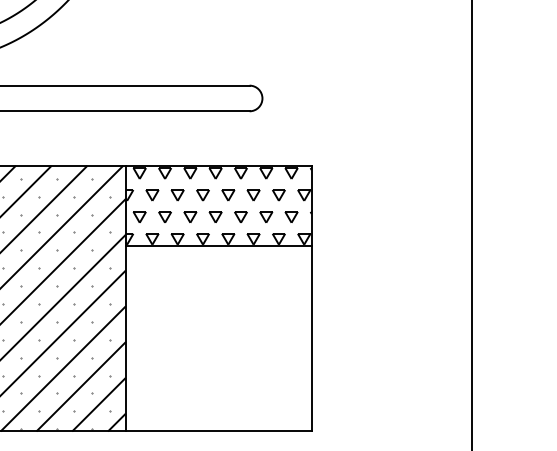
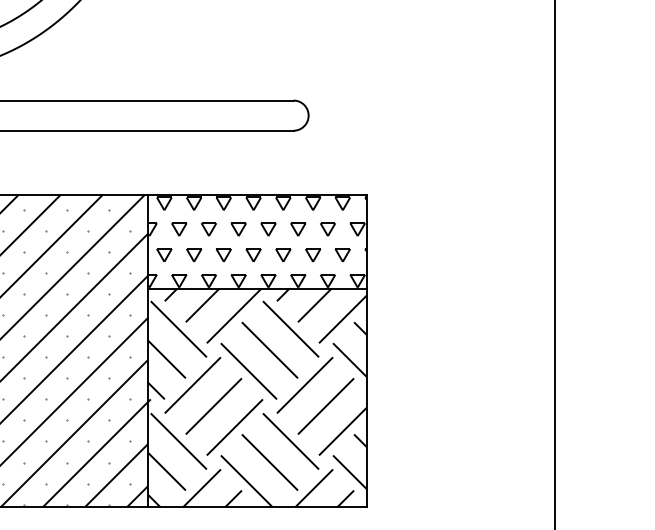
hatch: (218, 338) -> (256, 397), added

